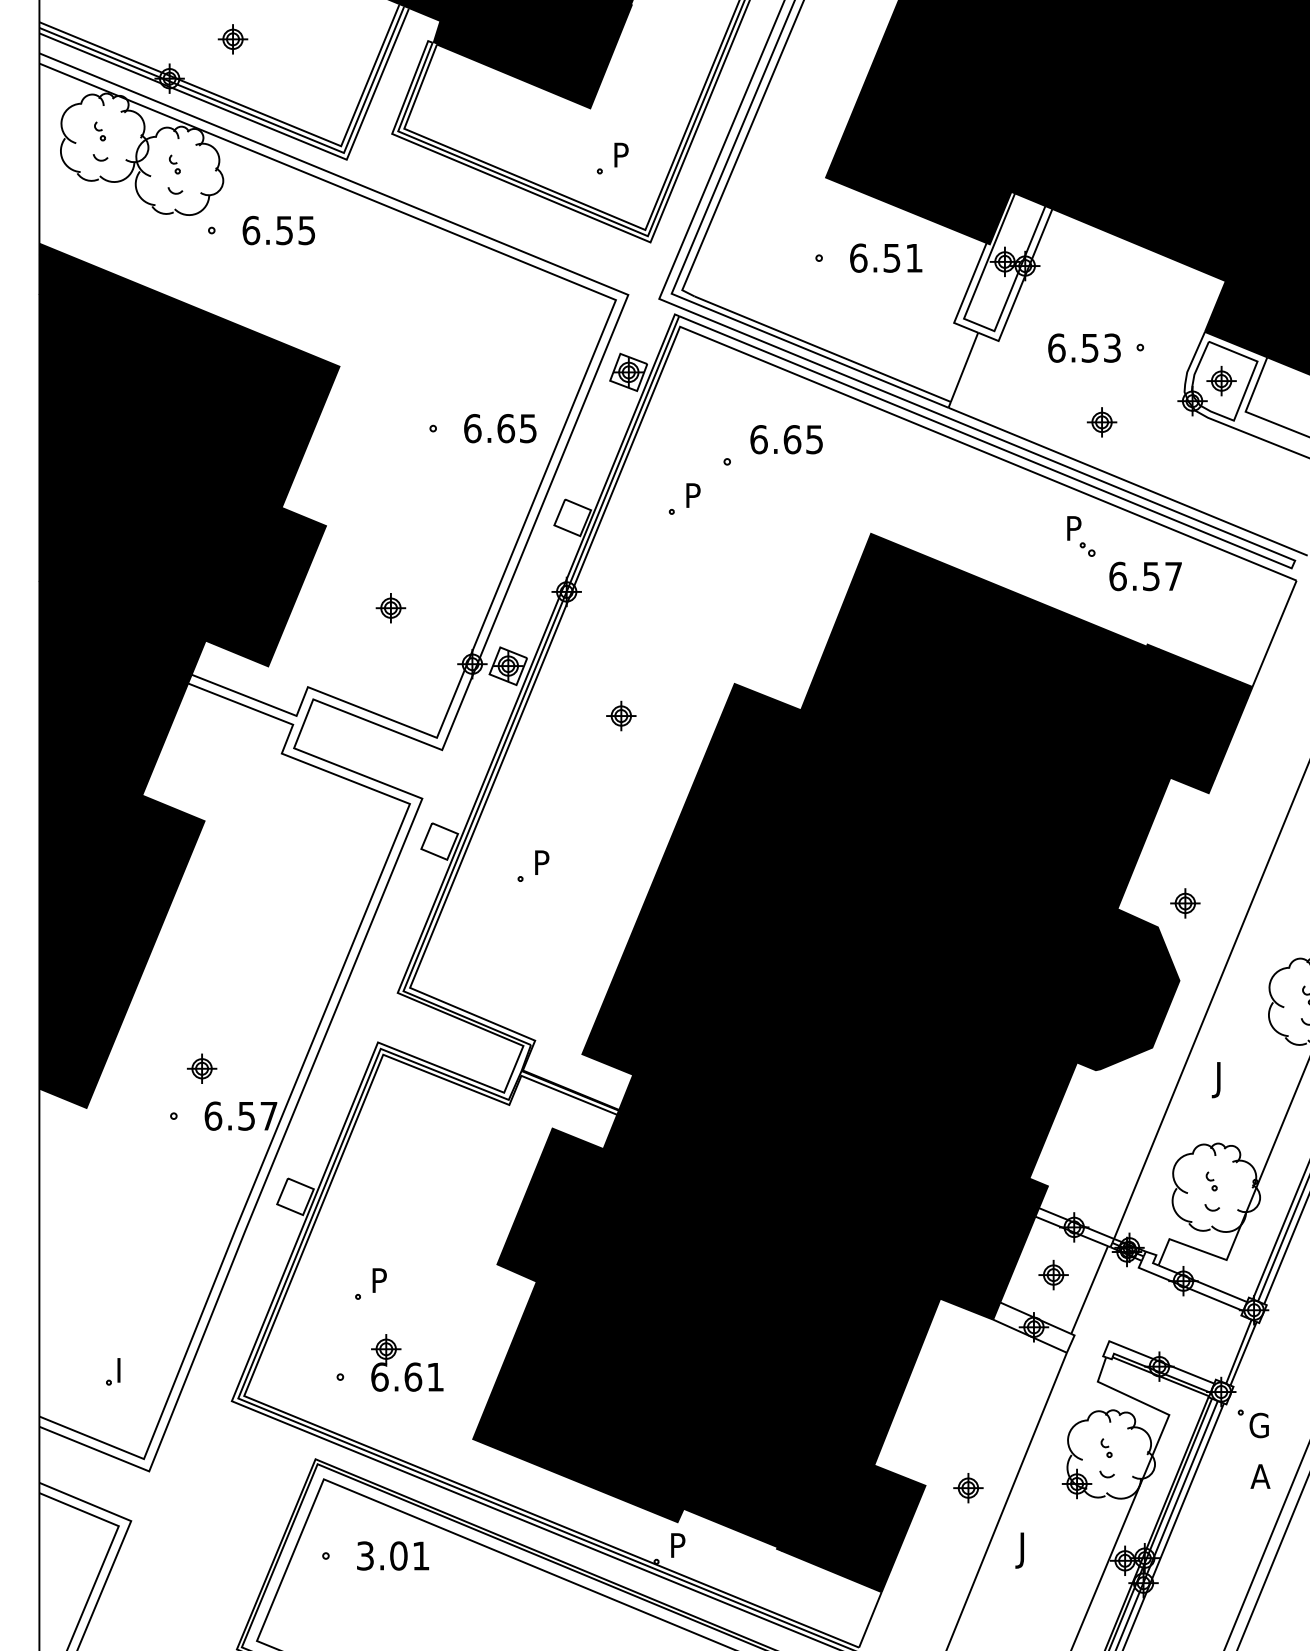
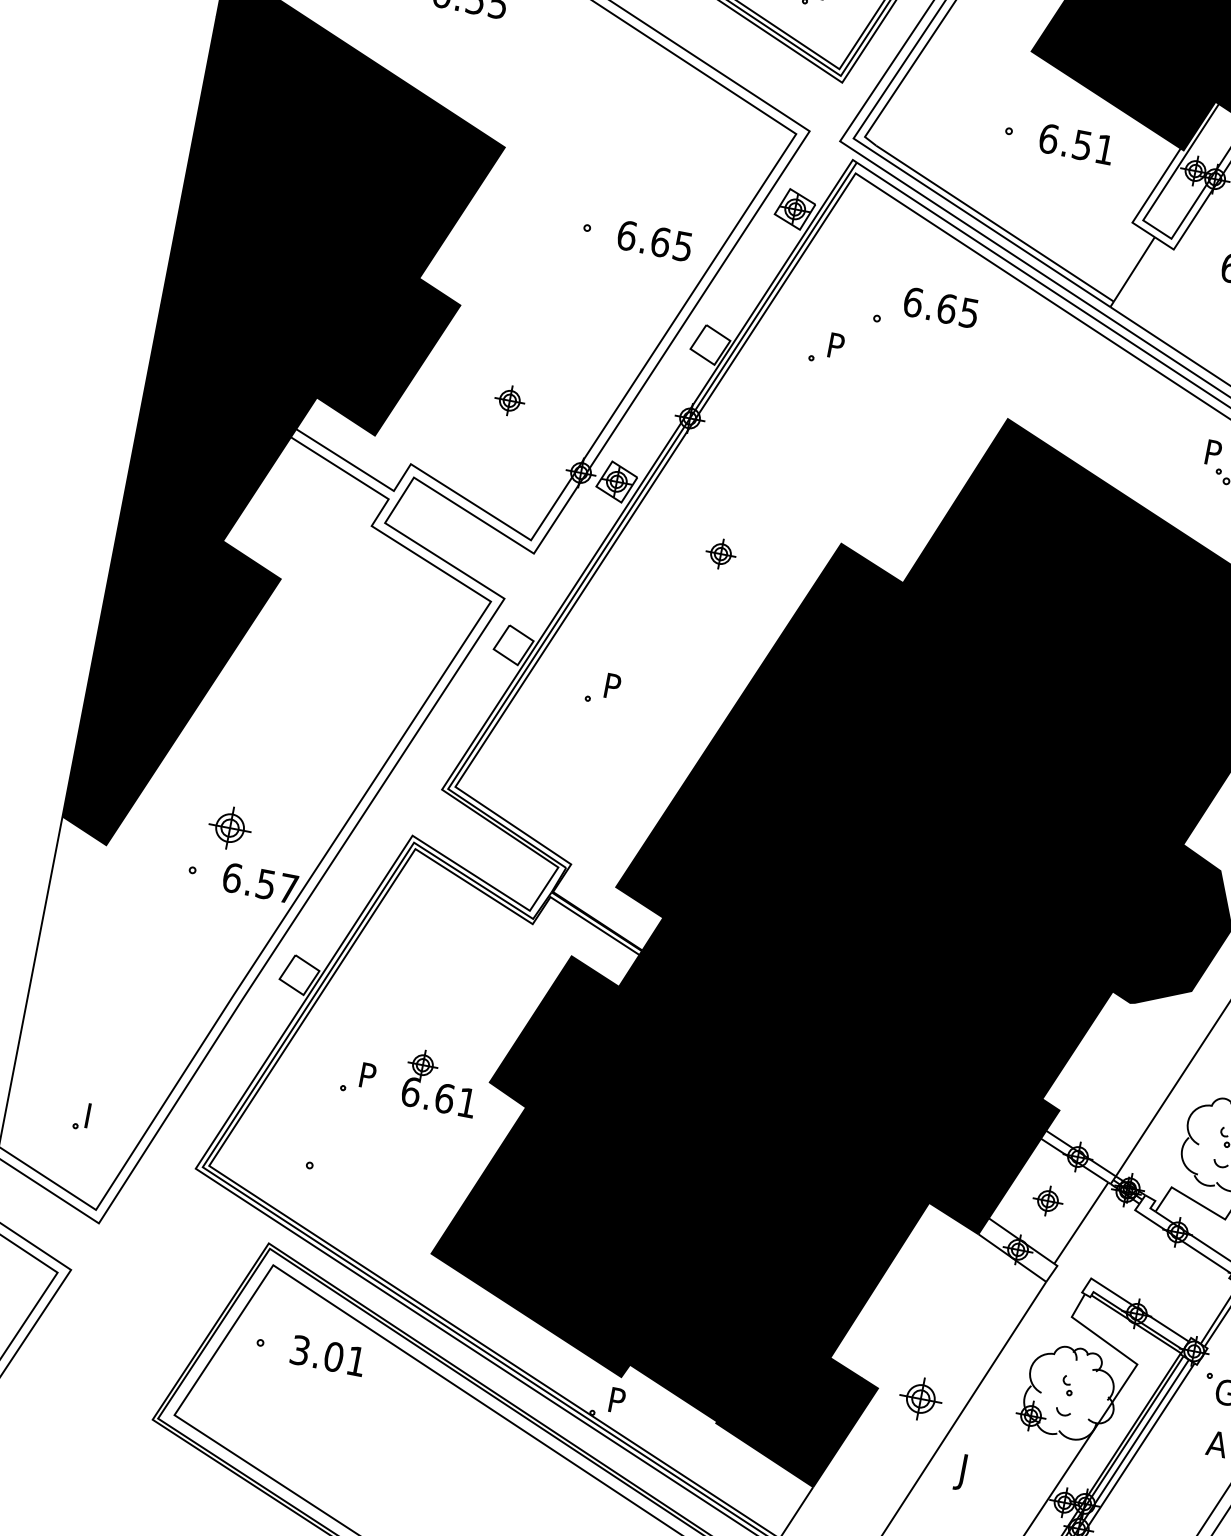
part: (202, 1068) -> (230, 827), size x1.4
part: (407, 1362) -> (441, 1082), moved
part: (968, 1488) -> (920, 1399), size x1.4

